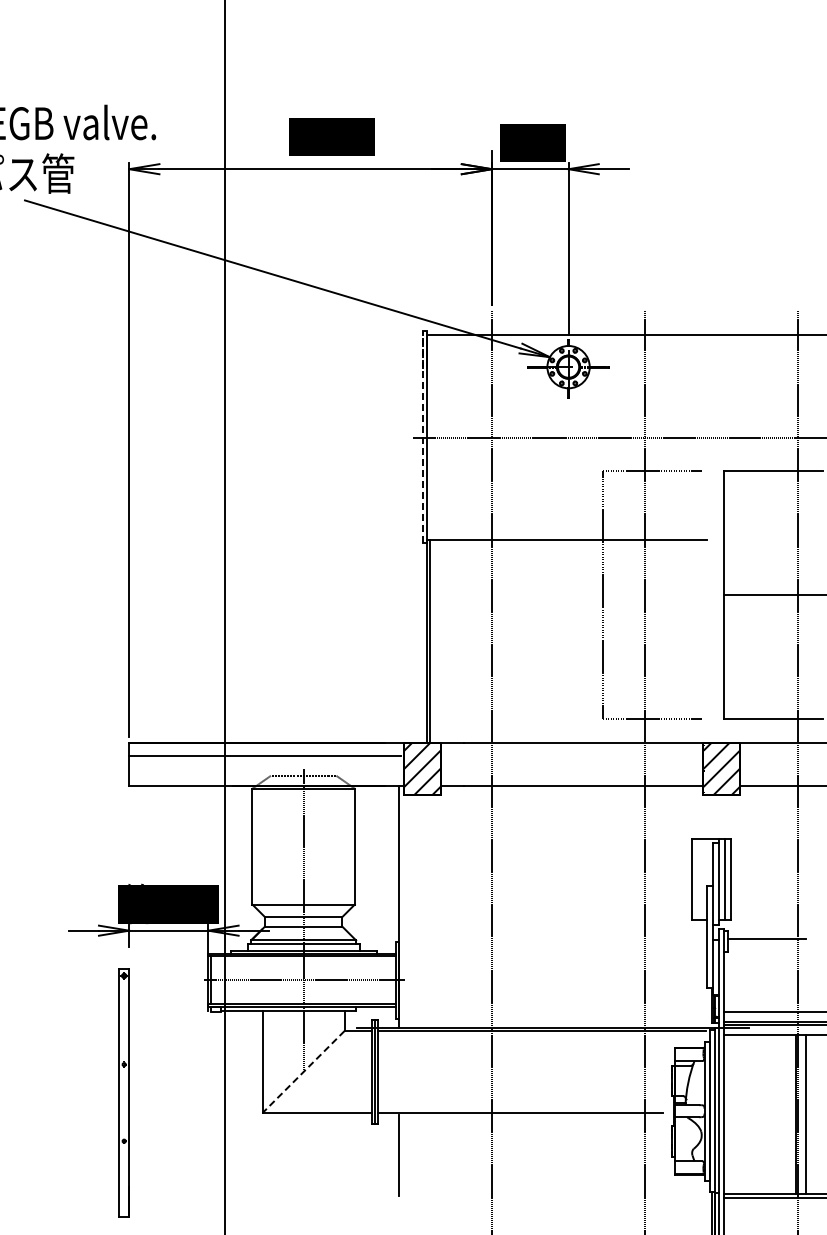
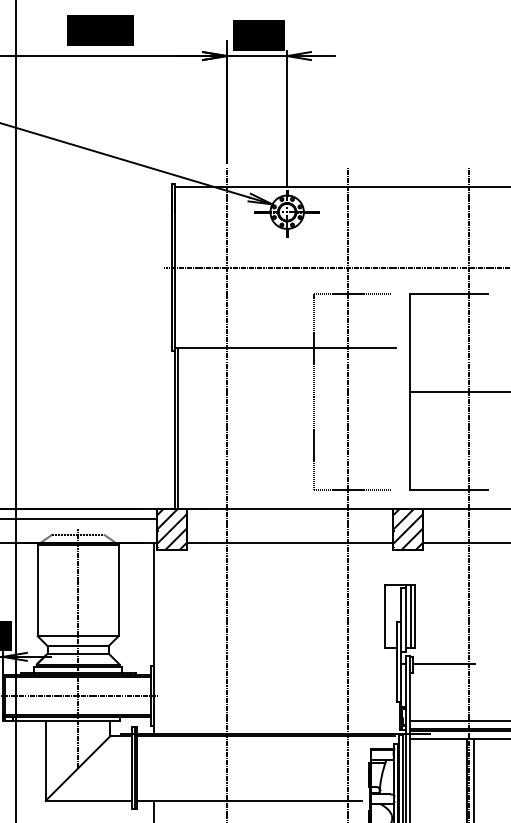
line: (422, 418) -> (171, 252), dashed -> solid
line: (303, 1071) -> (78, 767), dashed -> solid

